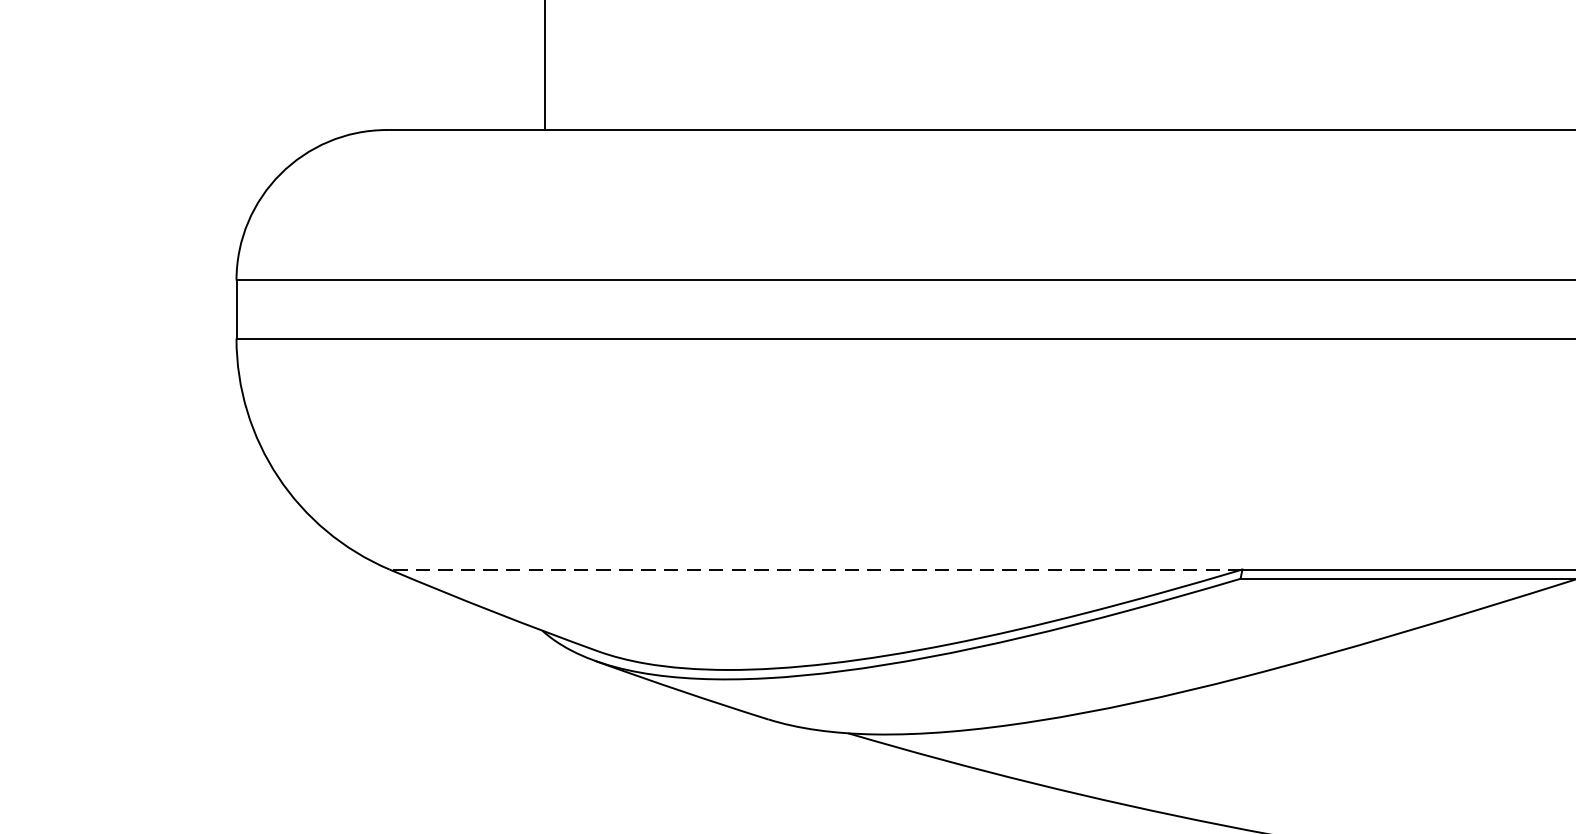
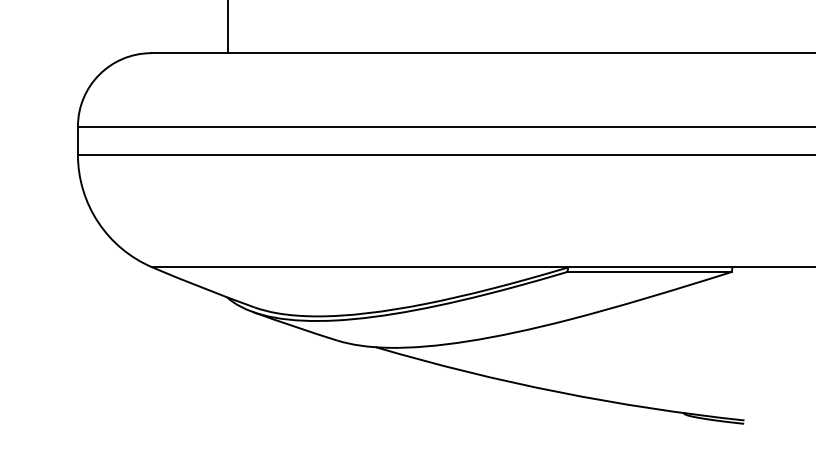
line: (816, 569) -> (360, 267), dashed -> solid

